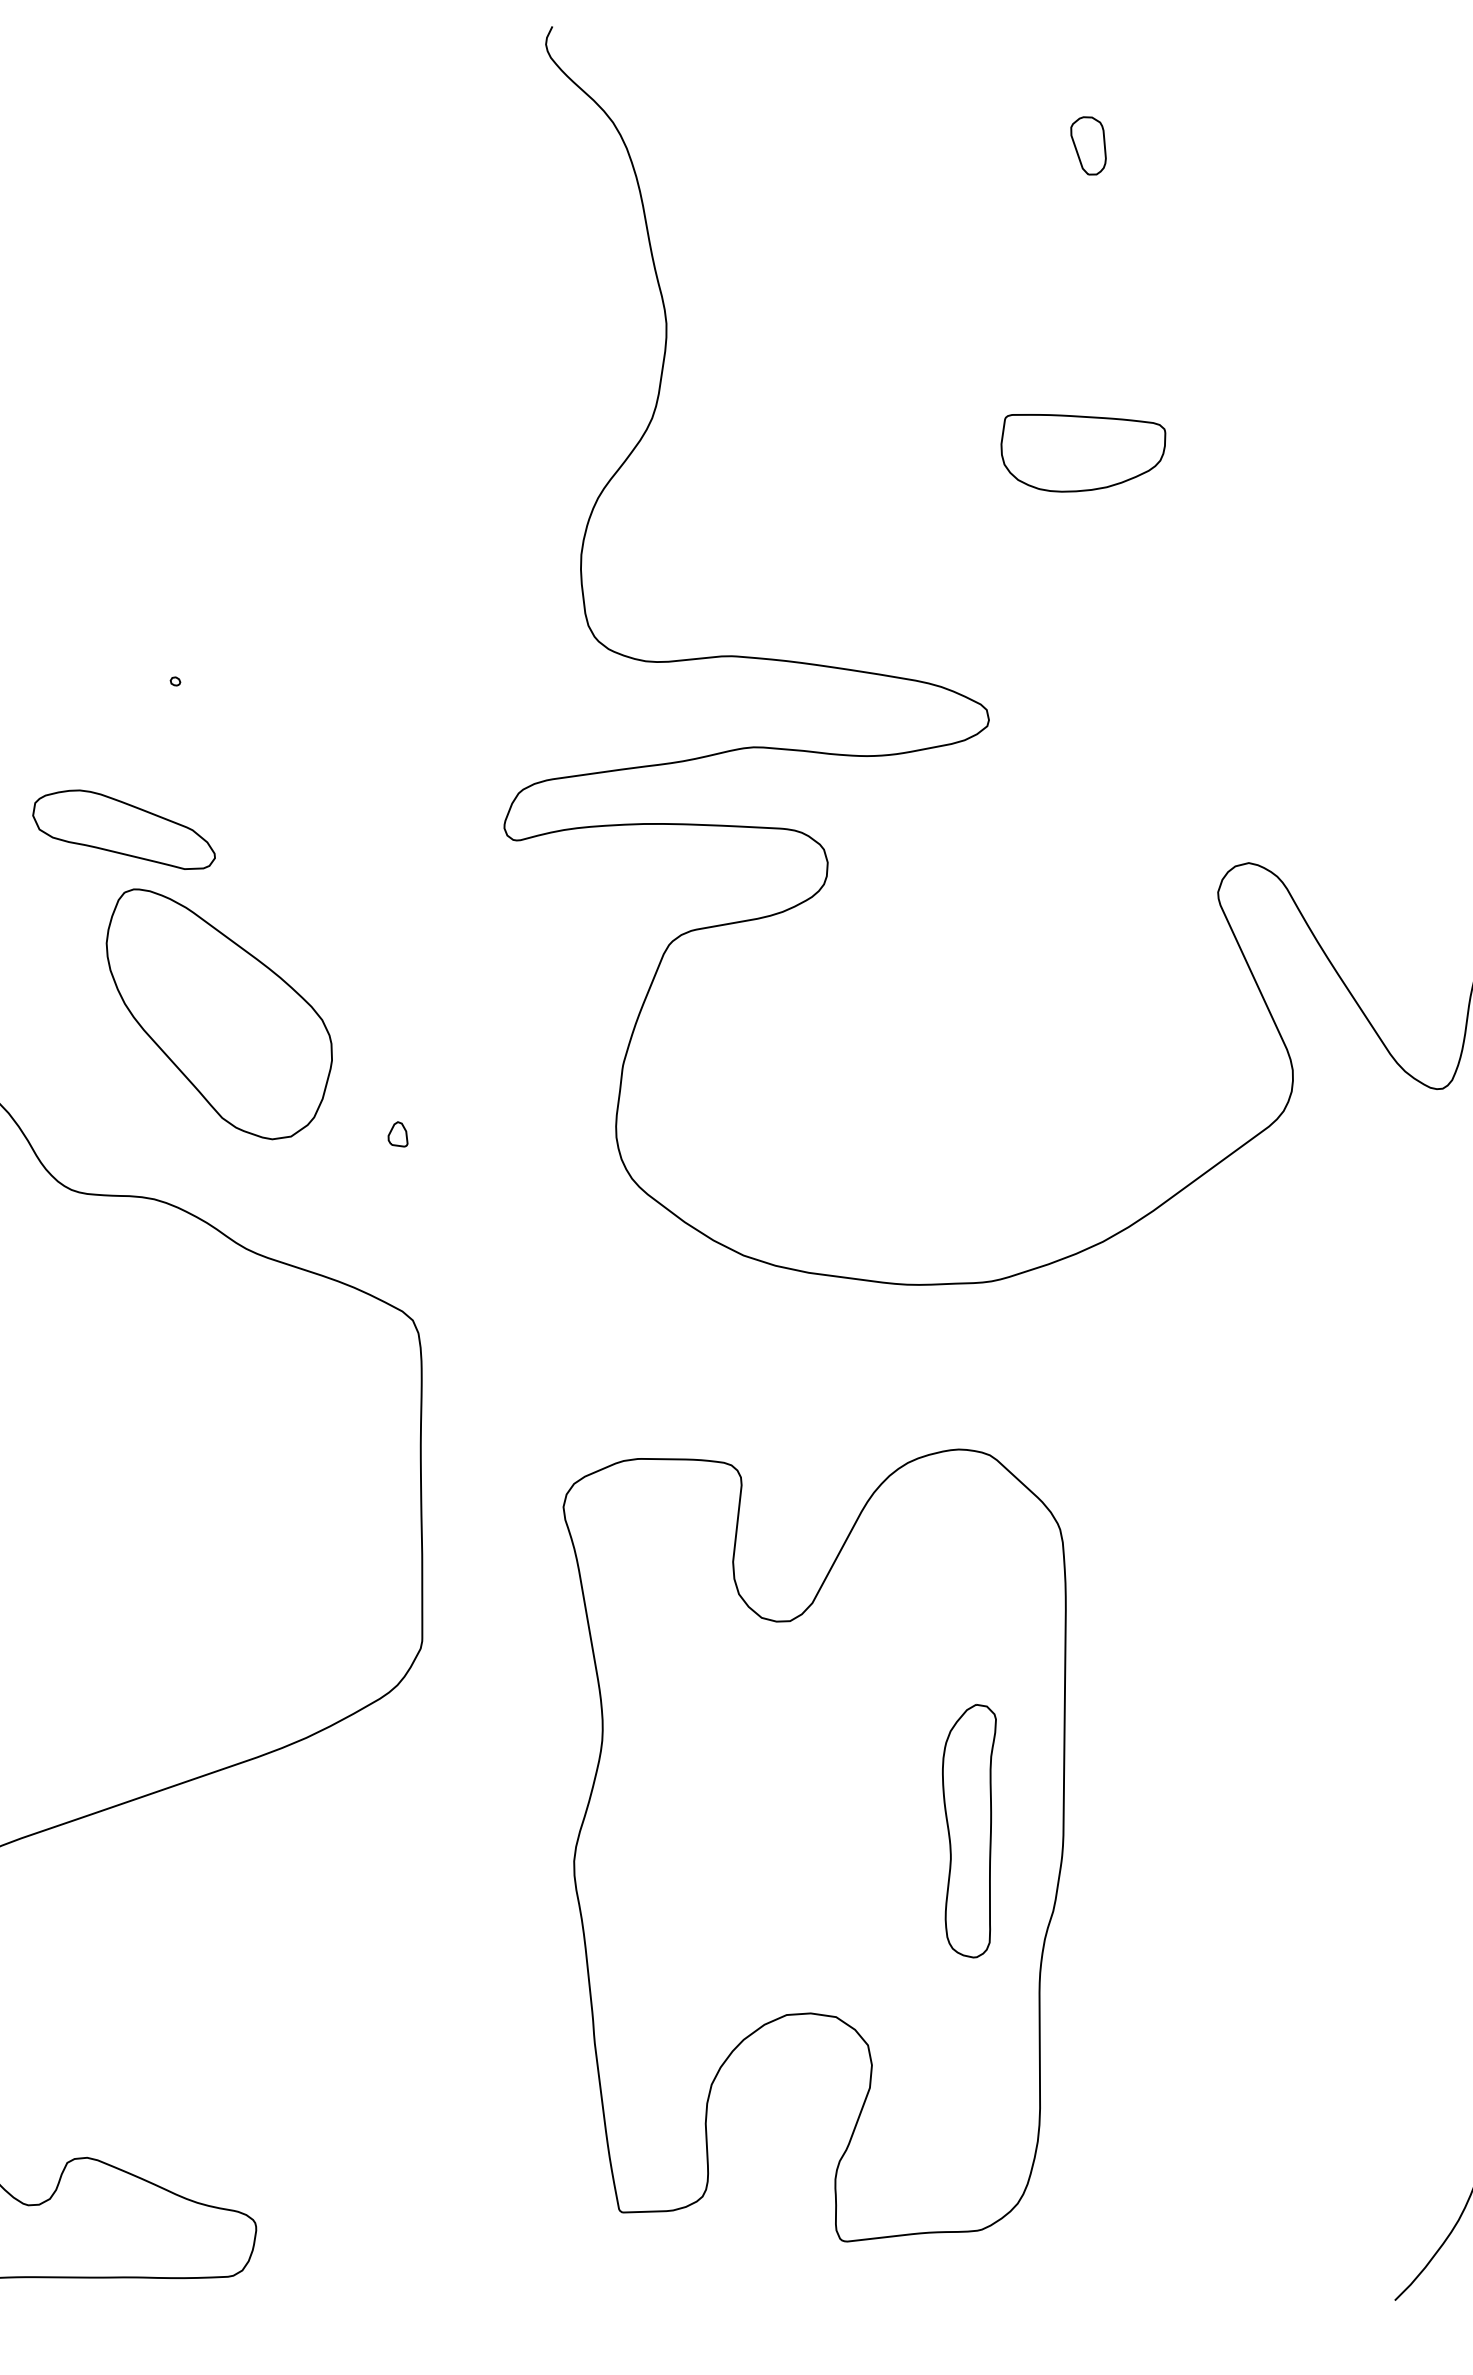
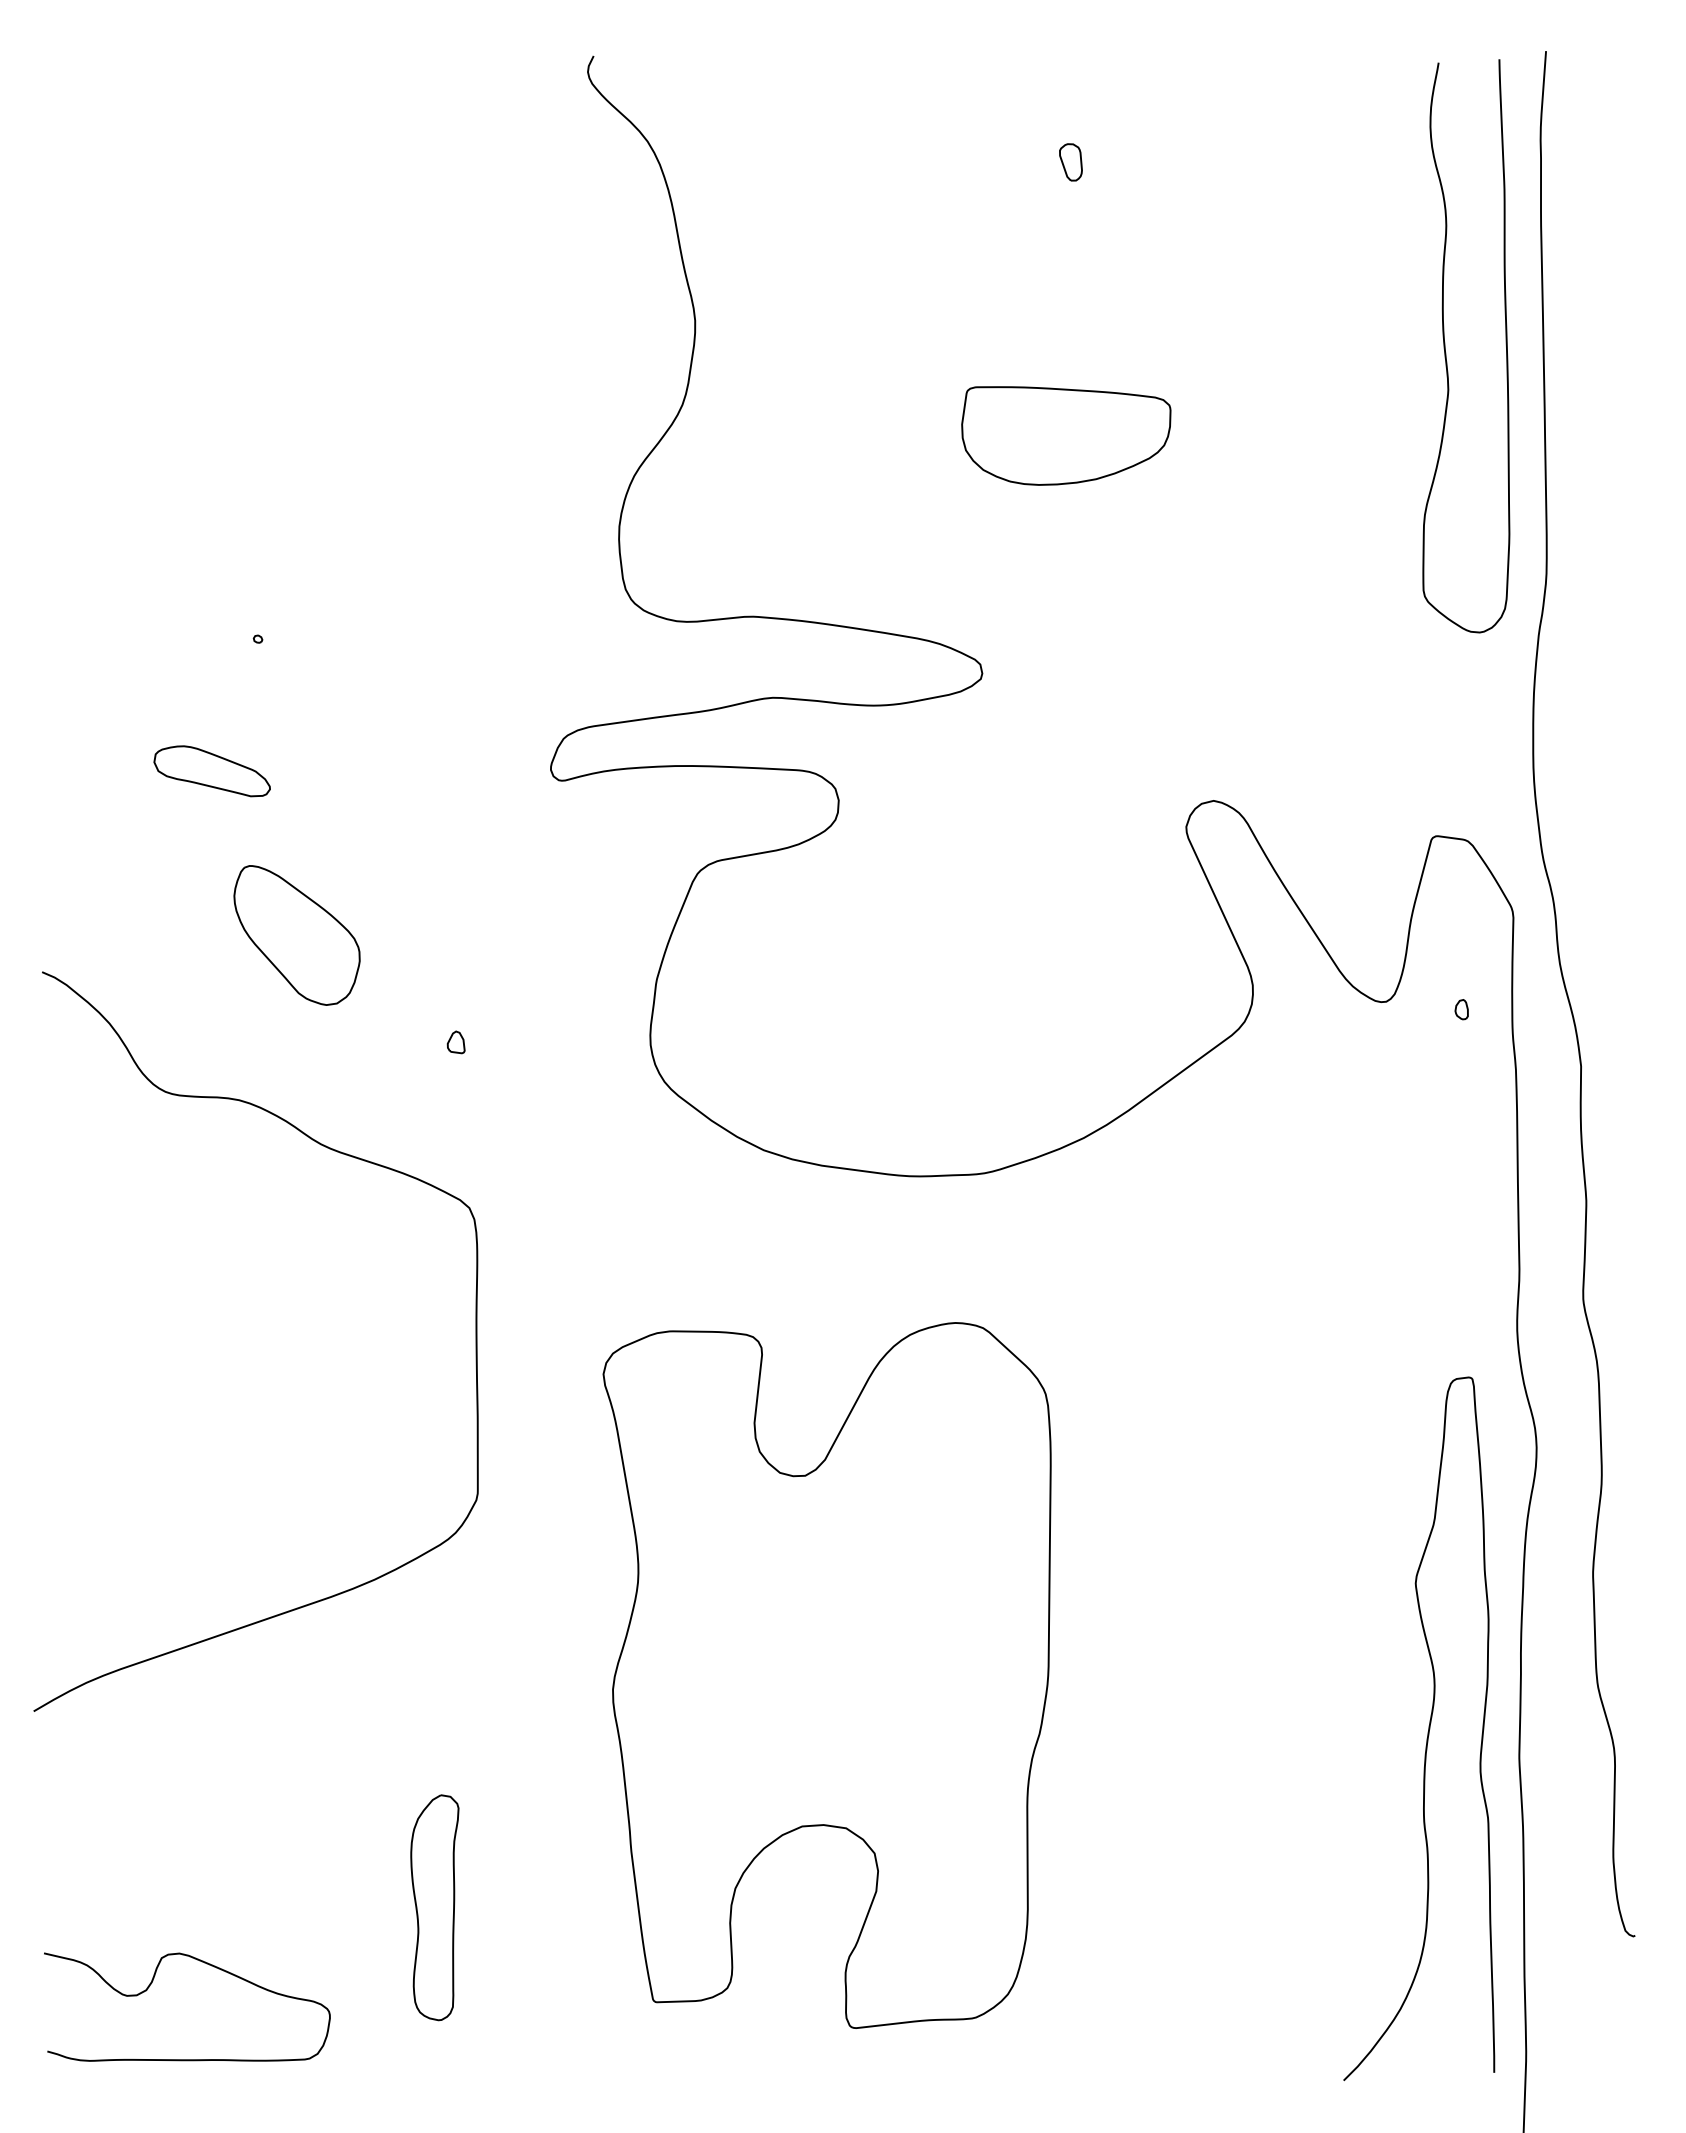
part: (1088, 146) -> (1070, 162), size x0.71
part: (1083, 452) -> (1066, 435), size x1.43
part: (123, 830) -> (211, 771), size x0.71
part: (218, 1014) -> (296, 935), size x0.62
part: (968, 1830) -> (434, 1907), moved

